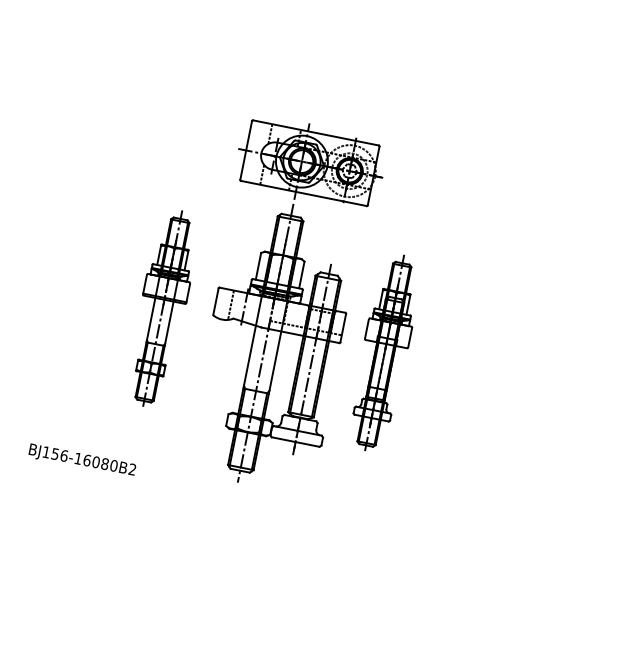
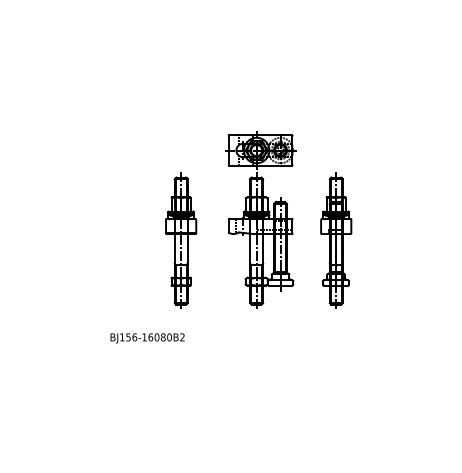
part: (282, 301) -> (260, 219), size x0.71
text: (82, 461) -> (147, 338), moved

